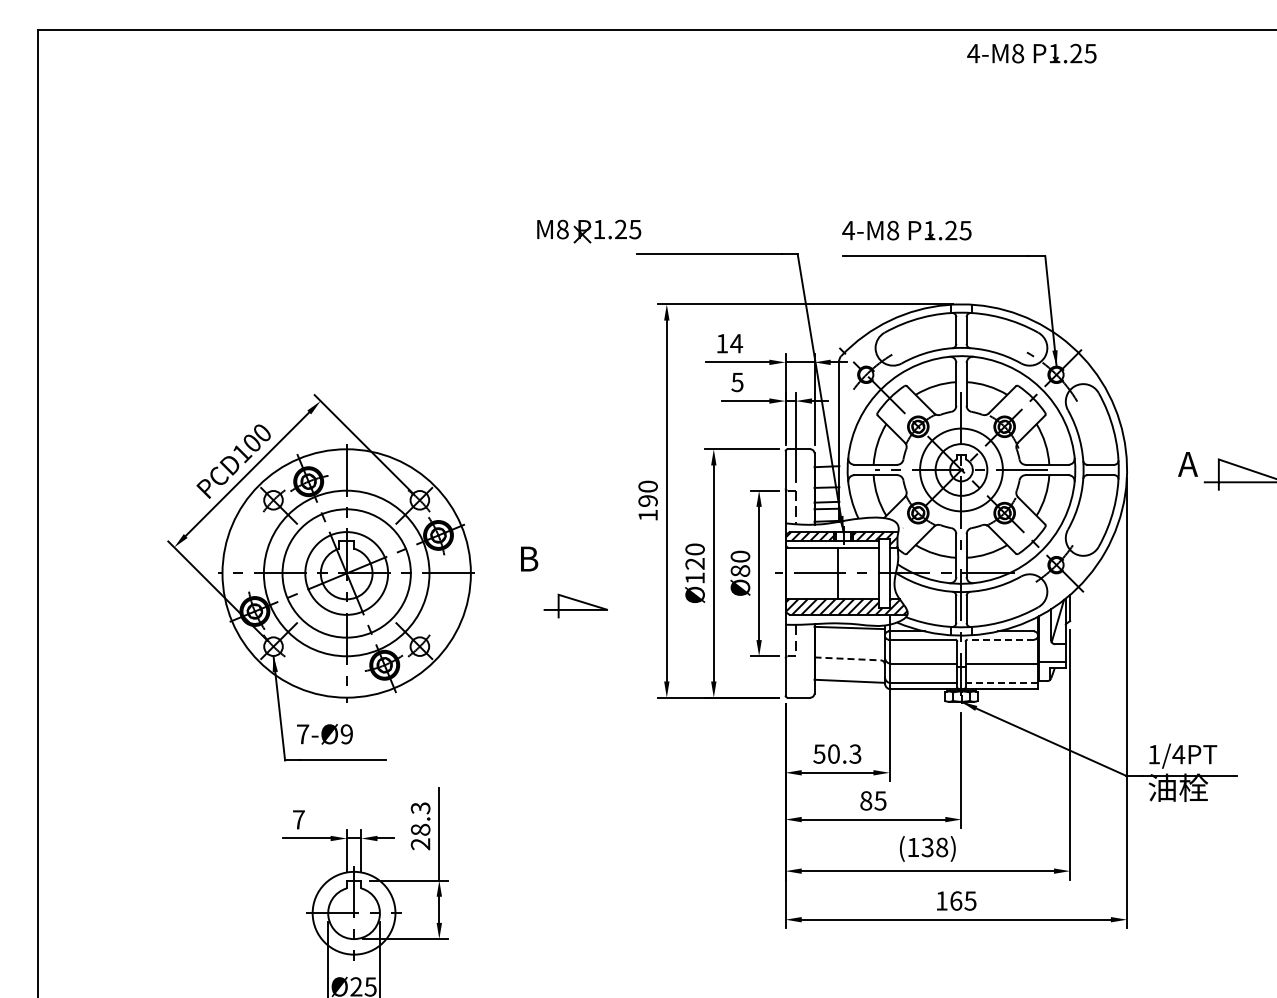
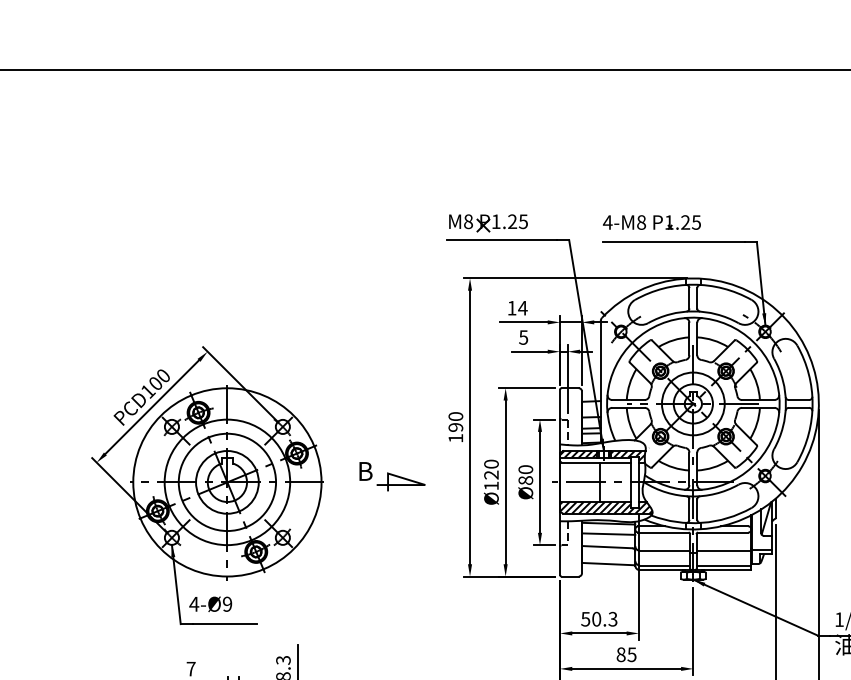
part: (1031, 53) -> (746, 88), removed
part: (589, 231) -> (488, 223), moved
line: (575, 609) -> (400, 484), moved
line: (1000, 639) -> (722, 532), dashed -> solid
line: (849, 641) -> (608, 533), added
line: (848, 658) -> (607, 546), dashed -> solid
line: (1001, 683) -> (723, 565), dashed -> solid
text: (302, 734) -> (193, 604), 7-Ø9 -> 4-Ø9

